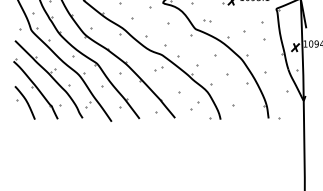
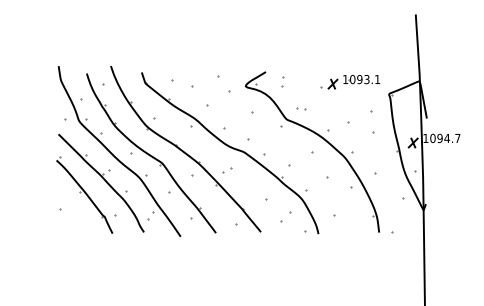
part: (158, 69) -> (227, 170), moved
curve: (26, 101) -> (72, 211), removed

